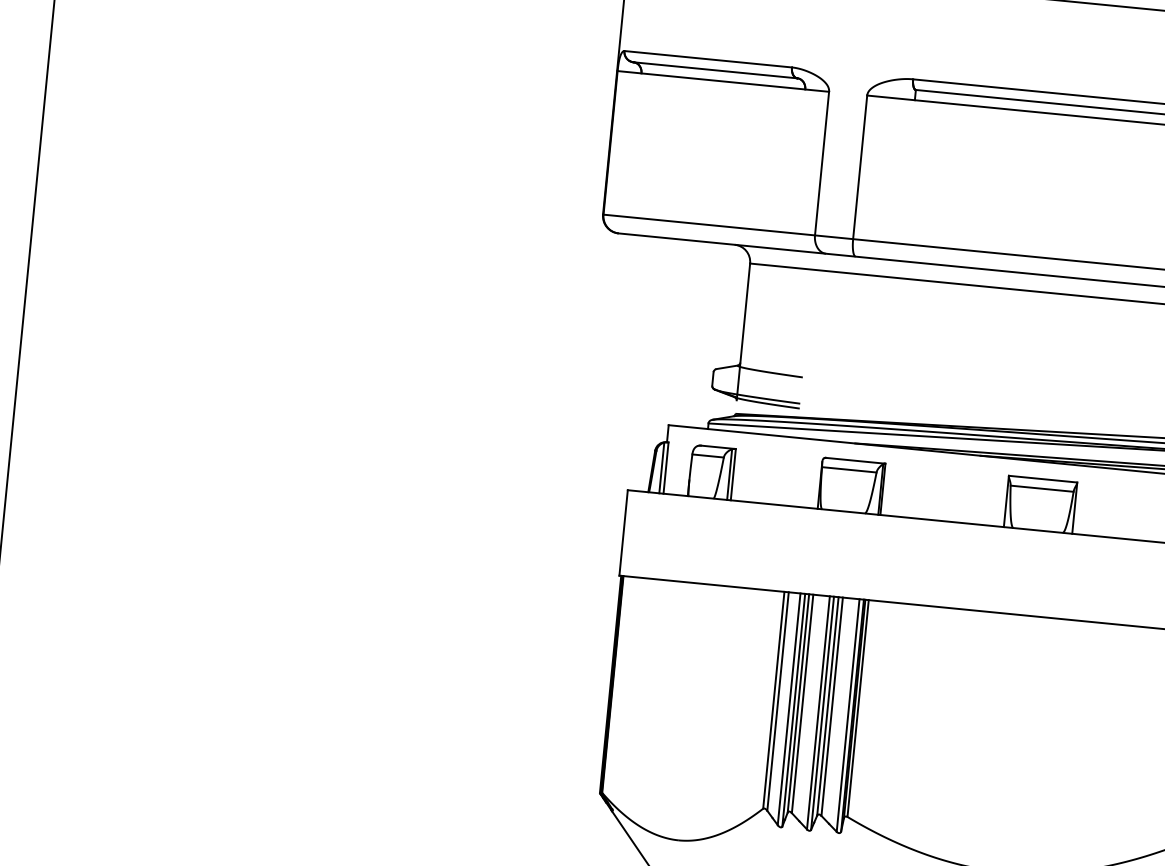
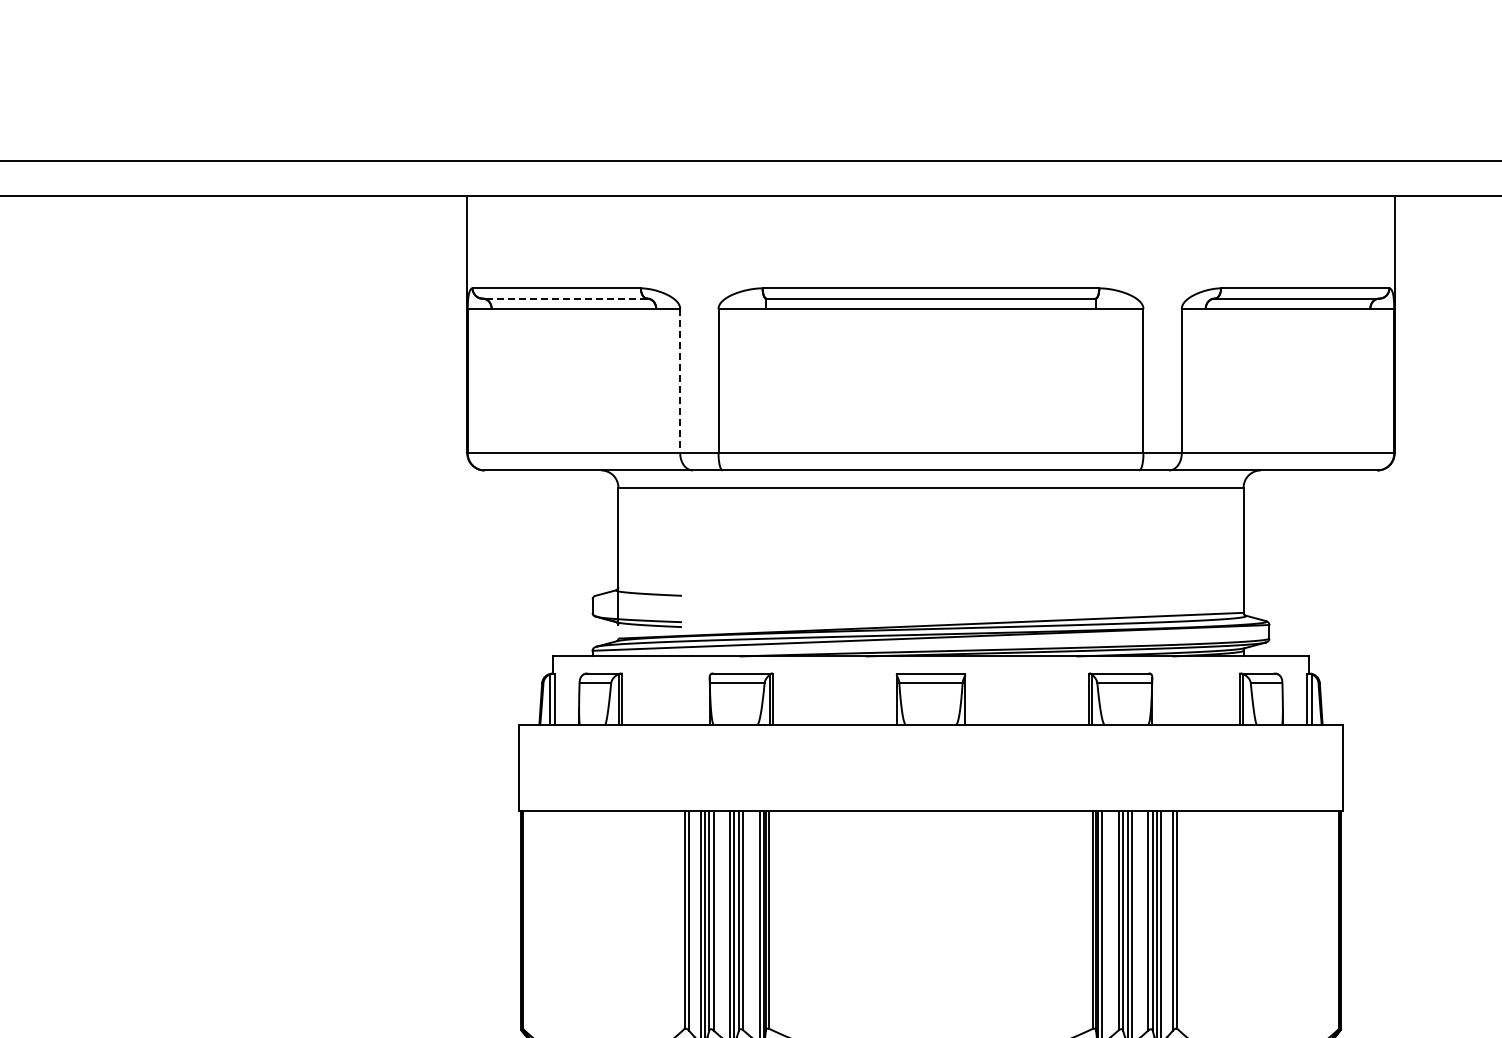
line: (714, 70) -> (564, 298), solid -> dashed
line: (822, 164) -> (680, 381), solid -> dashed

